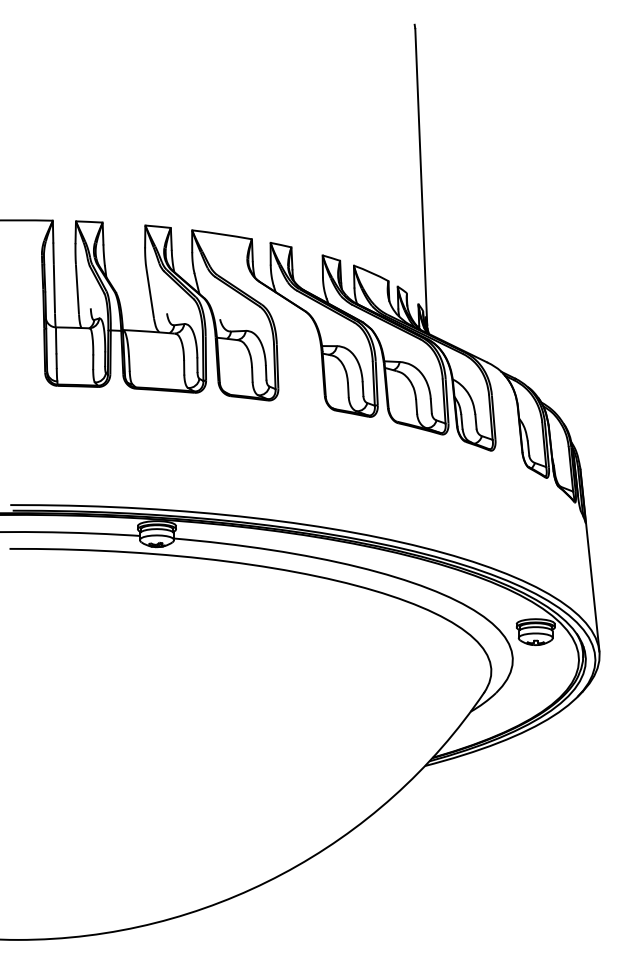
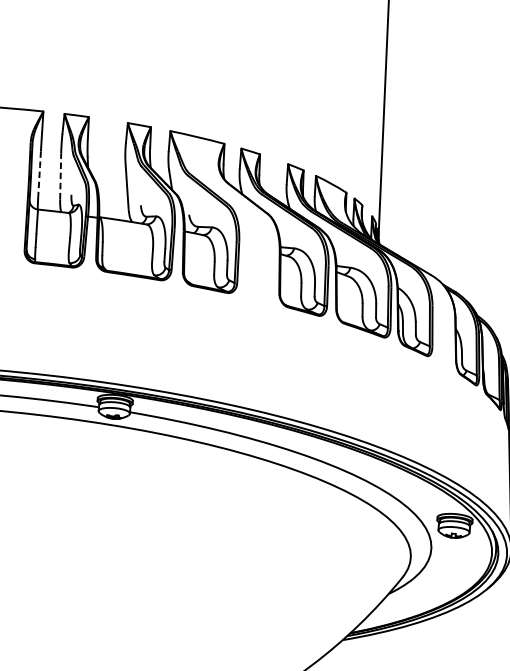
line: (54, 288) -> (39, 173), solid -> dashed
line: (77, 290) -> (60, 177), solid -> dashed

